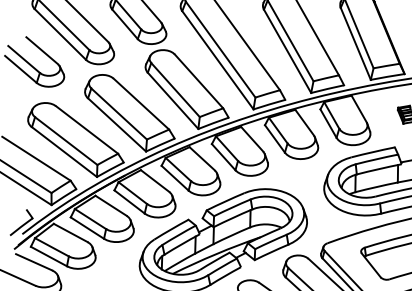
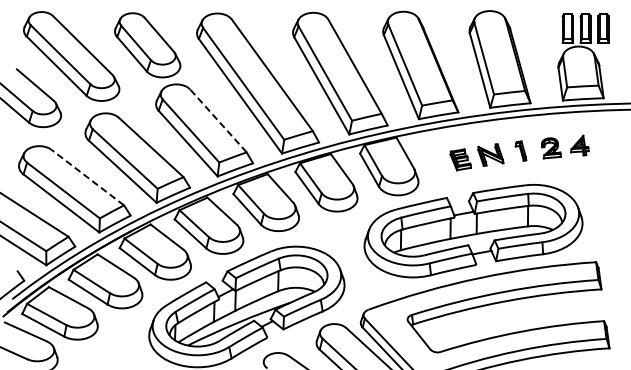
line: (199, 81) -> (218, 120), solid -> dashed
line: (86, 129) -> (87, 177), solid -> dashed

